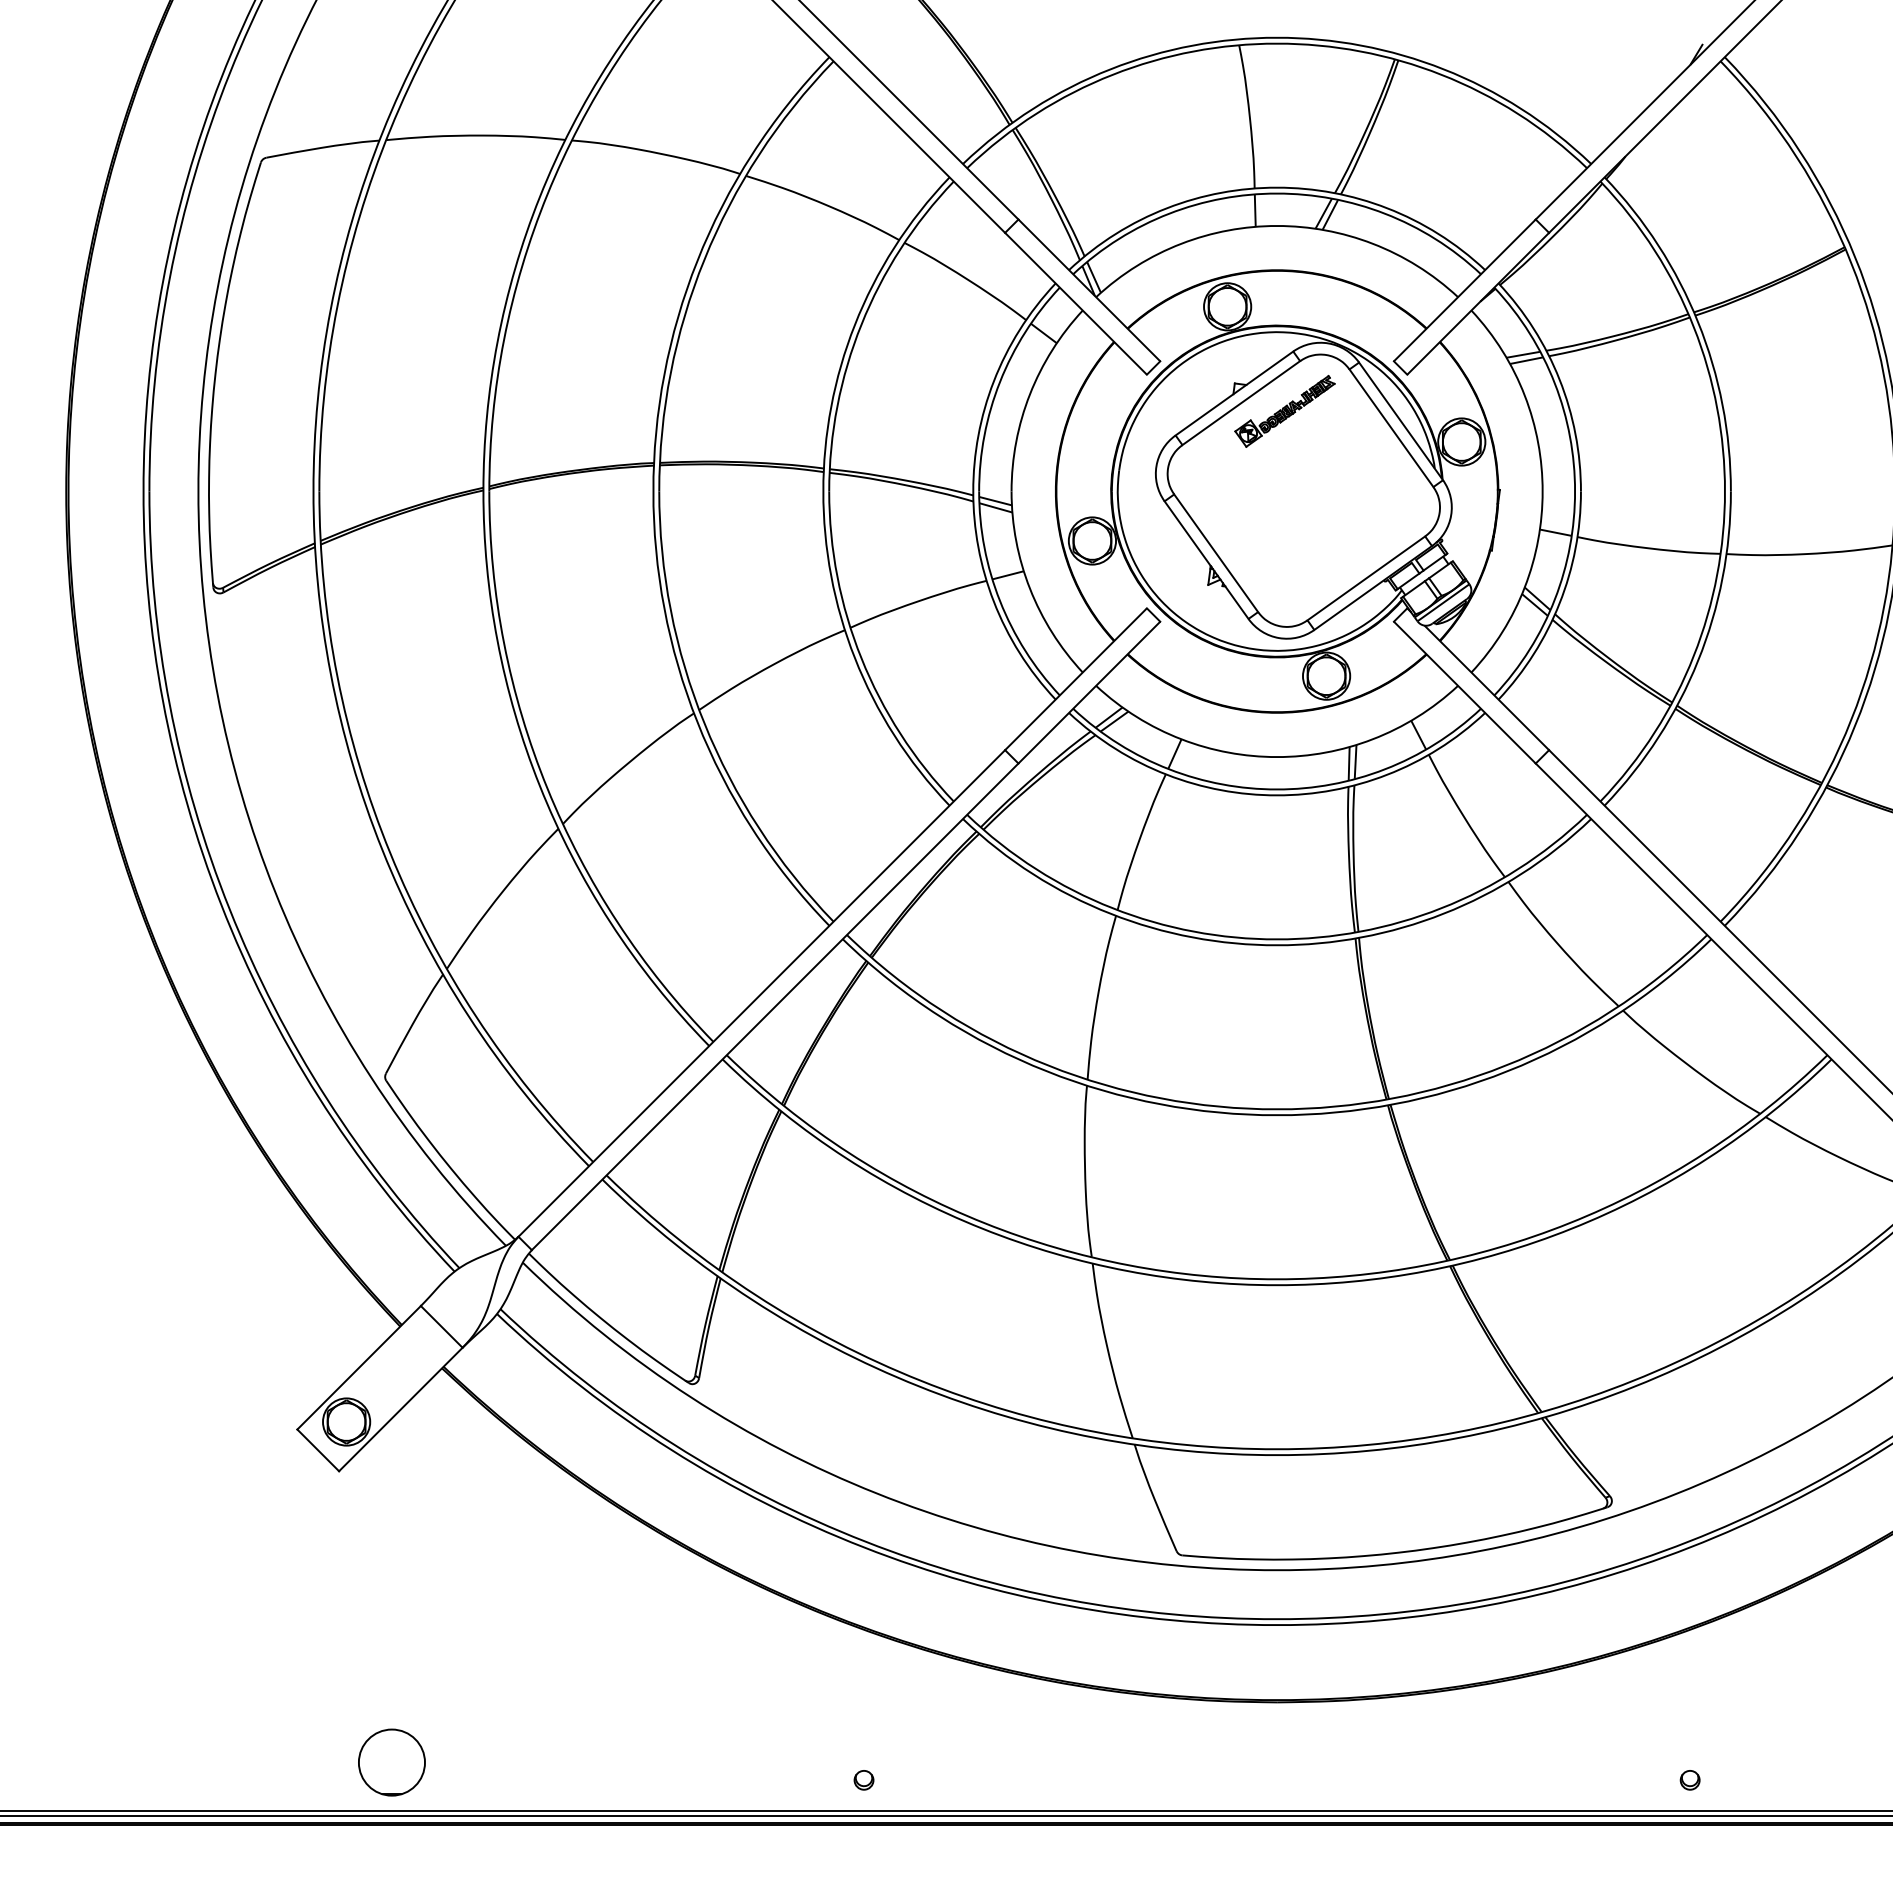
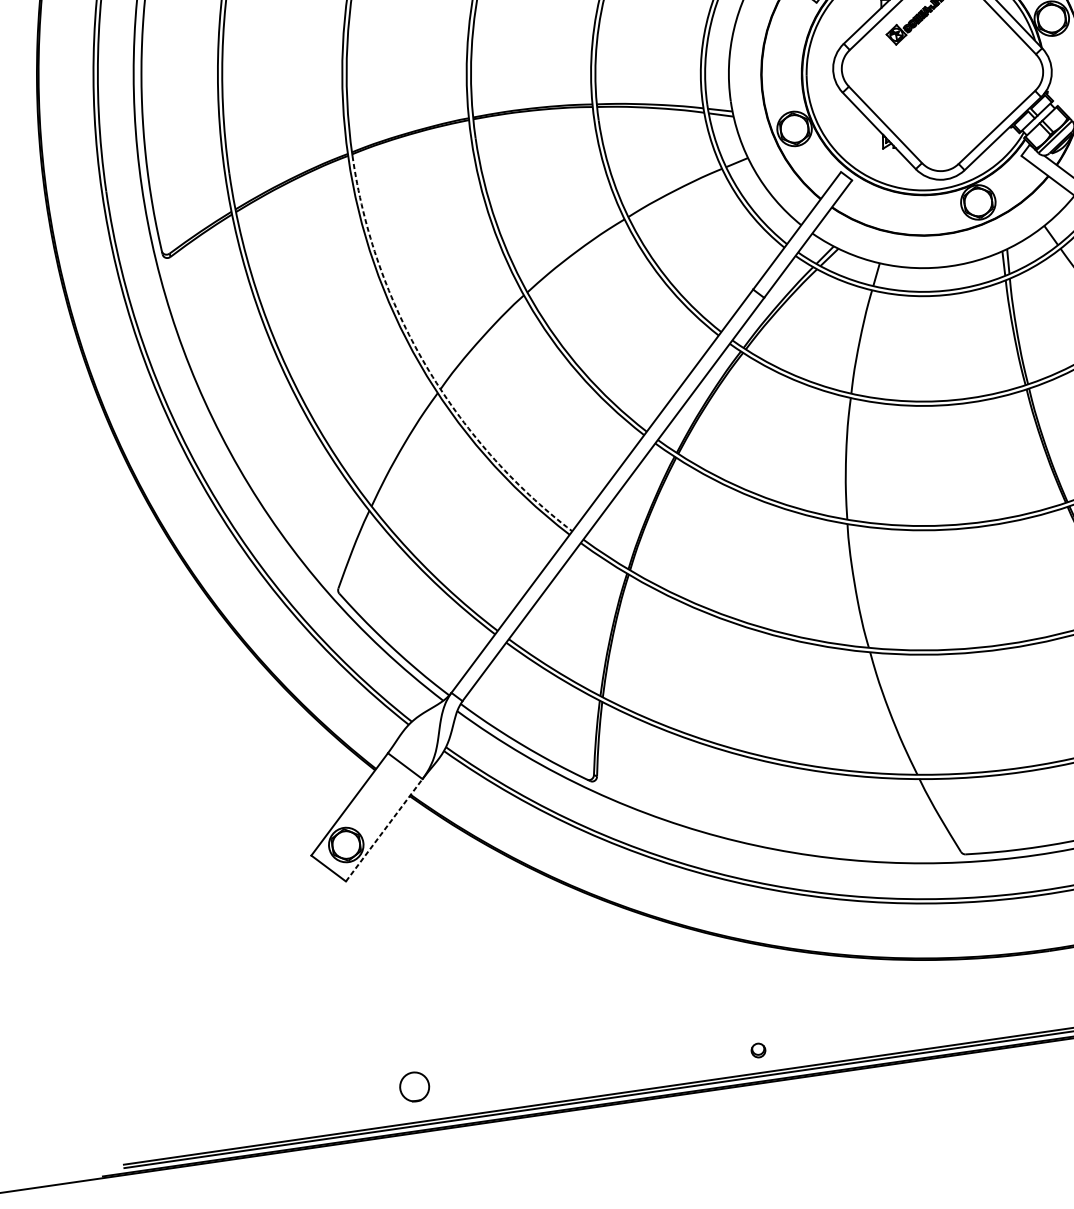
arc: (547, 788) -> (425, 365), solid -> dashed
line: (401, 1409) -> (384, 830), solid -> dashed
circle: (391, 1762) -> (414, 1086), size x0.6

